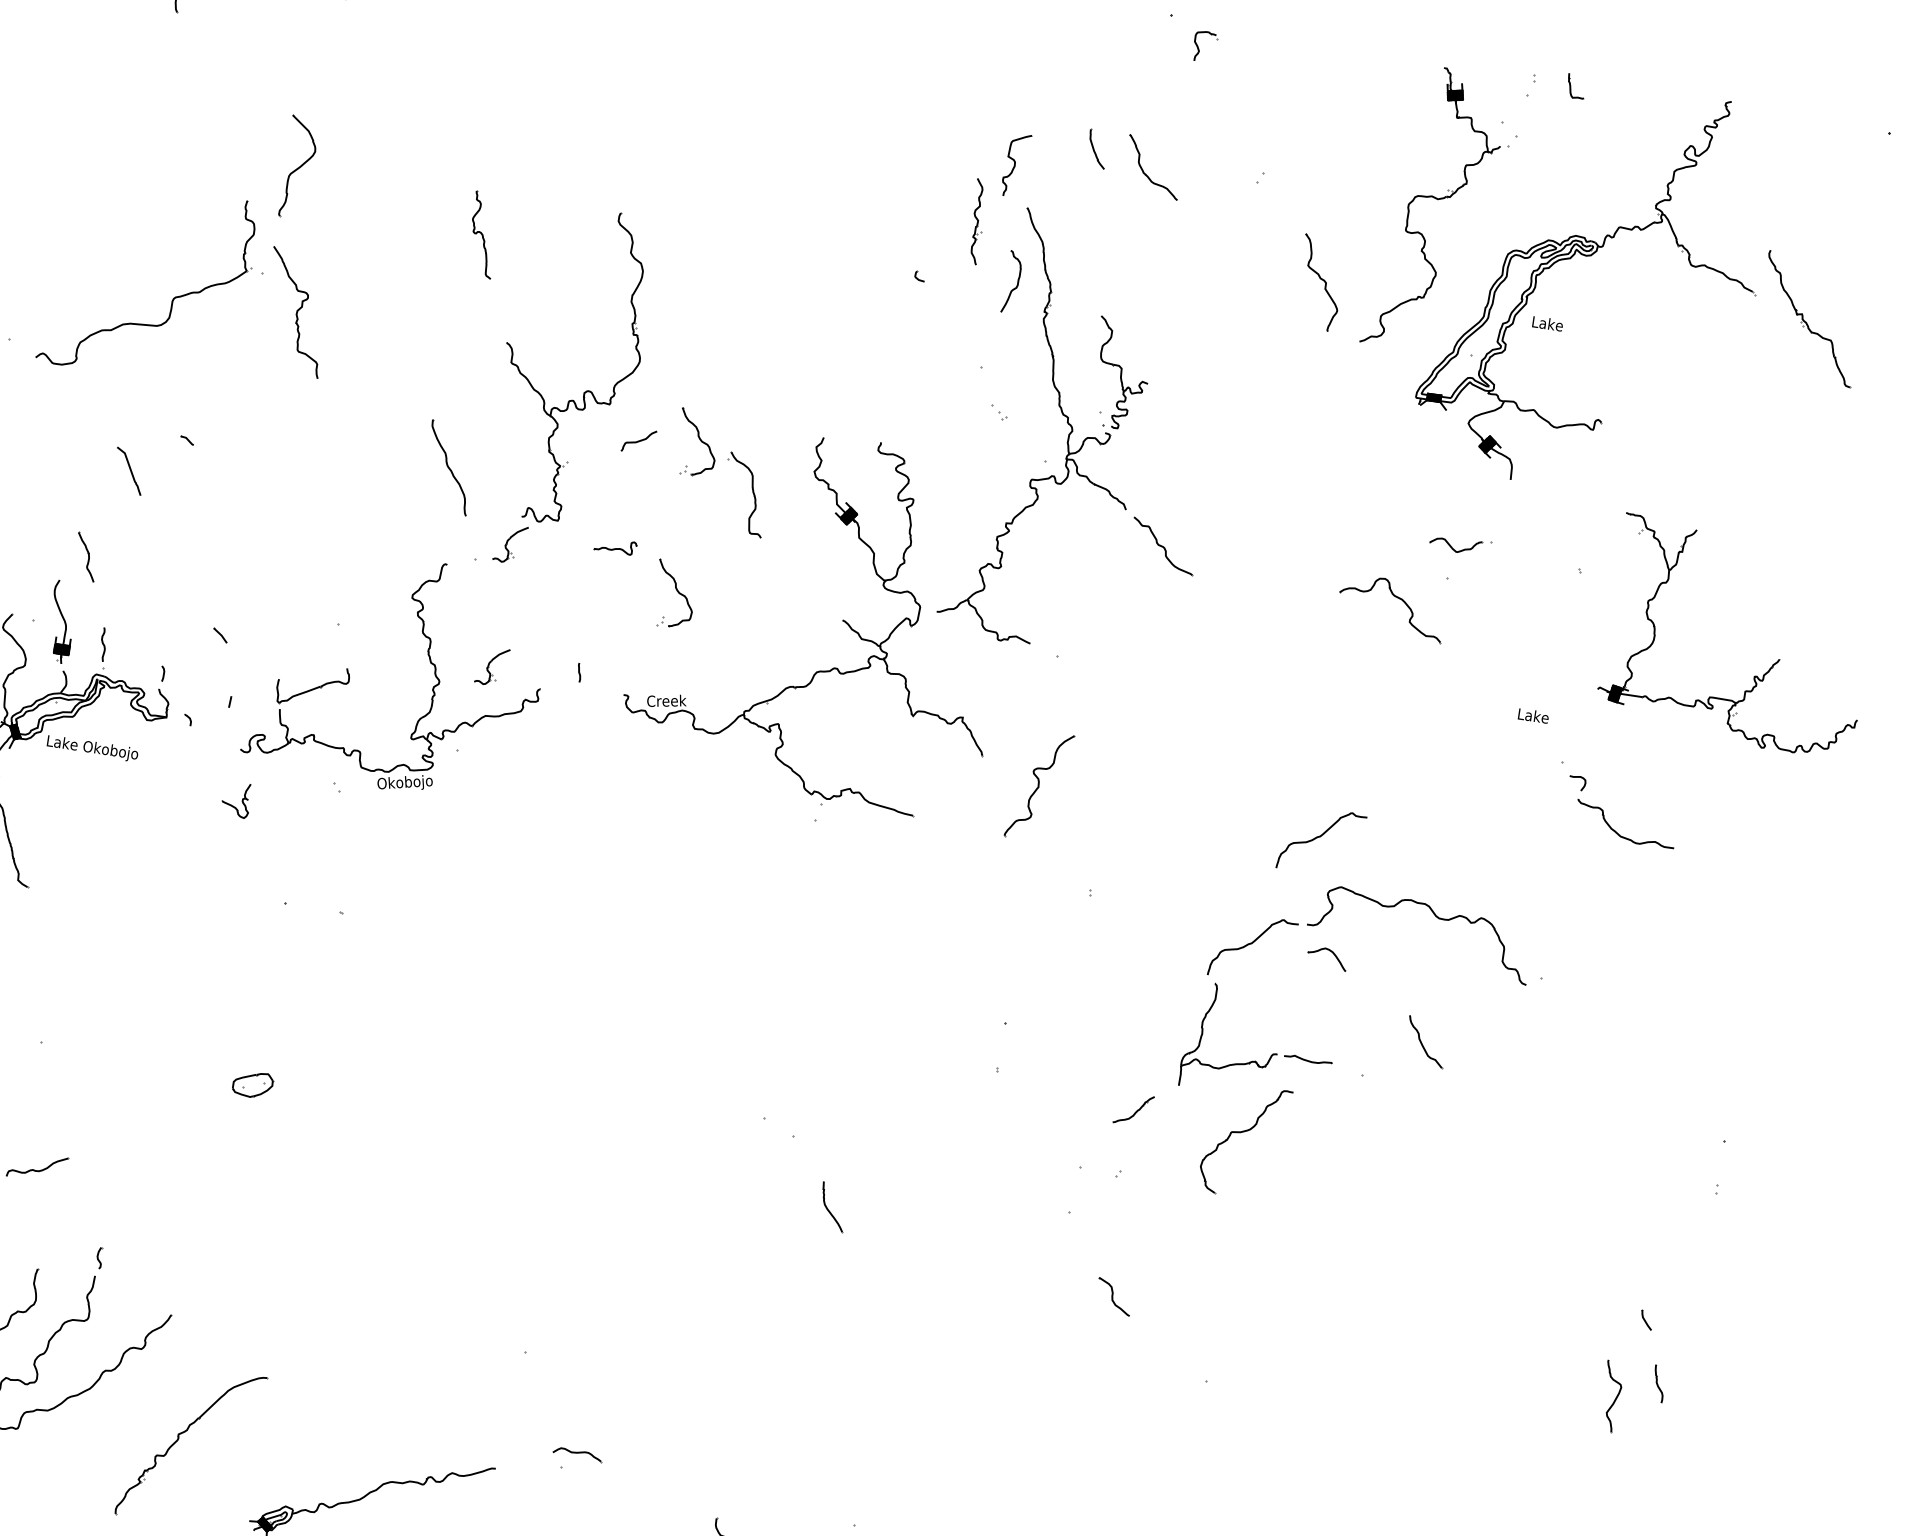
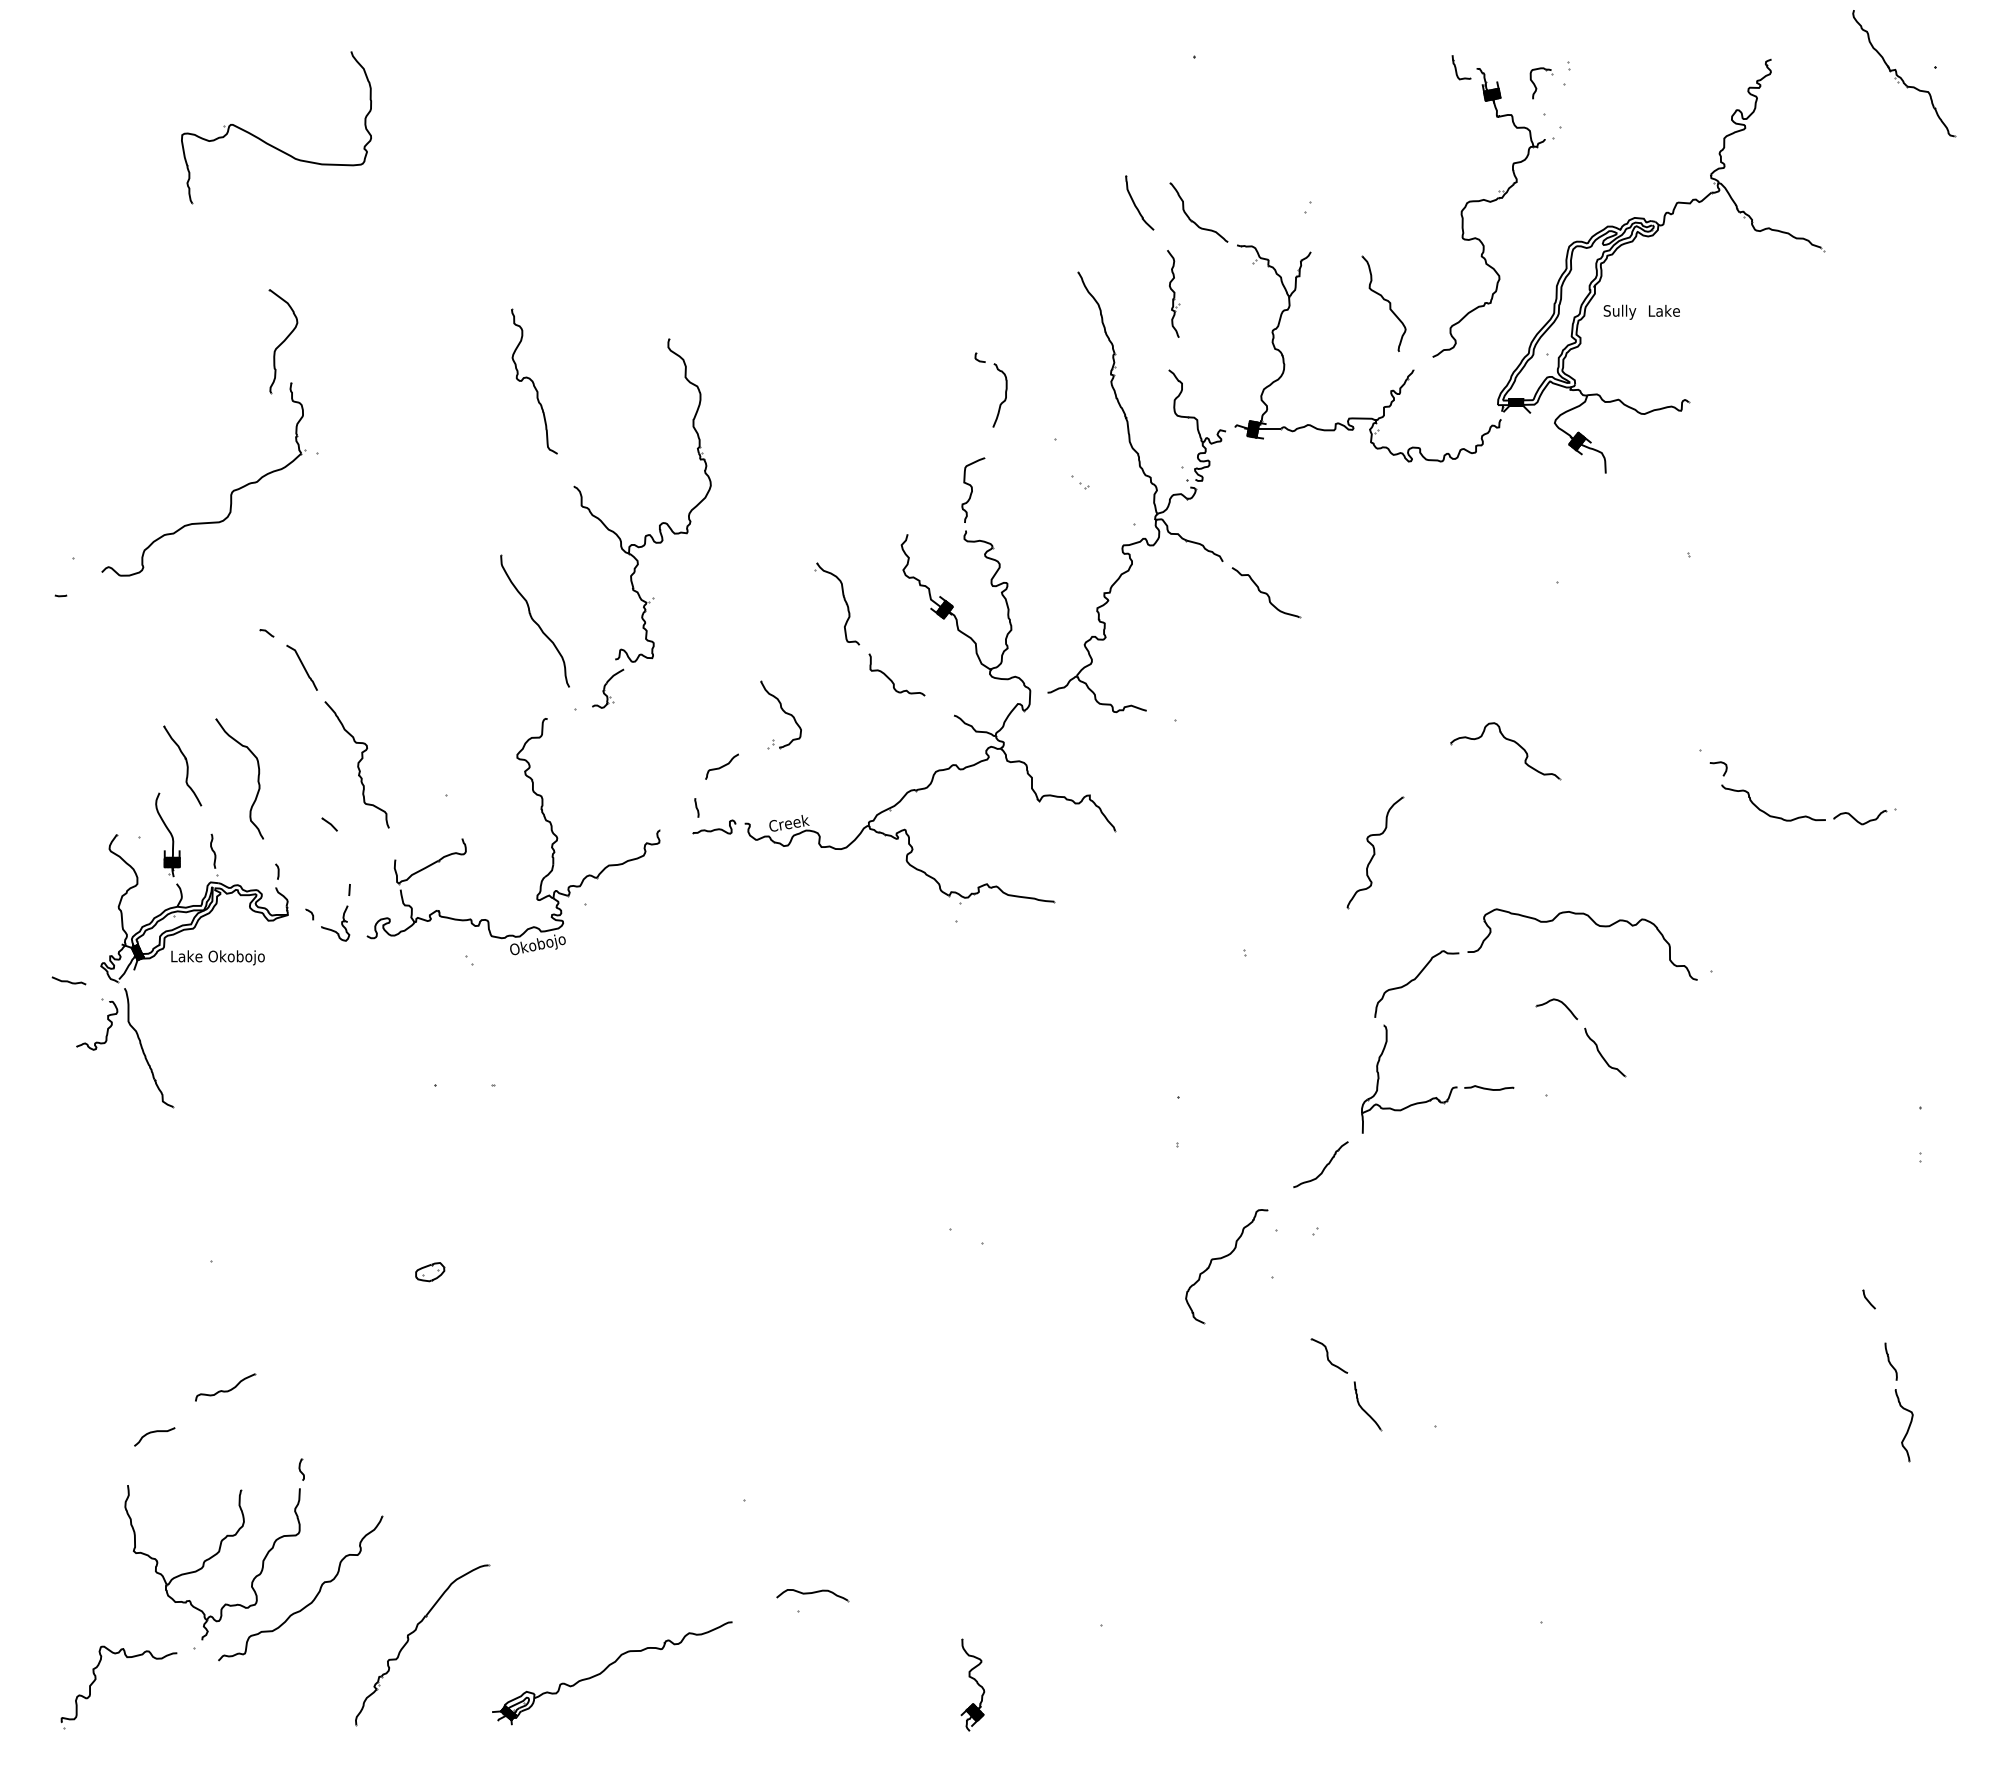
part: (1204, 46) -> (1541, 83), moved
part: (1576, 86) -> (1461, 67), moved
part: (1097, 148) -> (1139, 202), size x1.43
curve: (1015, 164) -> (972, 489), moved
part: (299, 167) -> (283, 341), moved
part: (977, 221) -> (1173, 293), moved
part: (483, 234) -> (534, 381), size x1.67
curve: (1016, 285) -> (1004, 398), moved
curve: (296, 312) -> (357, 764), moved
part: (1810, 319) -> (1904, 73), moved
text: (1547, 324) -> (1619, 311), Lake -> Sully
curve: (638, 440) -> (721, 766), moved
part: (696, 442) -> (780, 558), removed
part: (448, 467) -> (534, 620), size x1.43
curve: (129, 470) -> (302, 666), moved
part: (1459, 544) -> (1864, 816), moved
part: (615, 545) -> (714, 826), moved
part: (85, 556) -> (182, 765), size x1.67
curve: (787, 576) -> (891, 679), added
part: (156, 580) -> (257, 778), added
part: (1395, 597) -> (1507, 740), moved
part: (492, 666) -> (608, 814), removed
part: (1754, 676) -> (1390, 390), moved
text: (1533, 715) -> (1664, 310), moved
part: (1039, 785) -> (1375, 852), moved
part: (236, 799) -> (335, 923), moved
curve: (1319, 837) -> (1467, 862), removed
part: (1330, 952) -> (1559, 1002), moved
part: (253, 1085) -> (430, 1272), size x0.71
part: (1133, 1109) -> (1320, 1164), size x1.43
part: (1243, 1132) -> (1223, 1258), moved
part: (832, 1207) -> (1367, 1406), moved
part: (1610, 1396) -> (1903, 1425), moved
part: (577, 1454) -> (812, 1595), size x1.43

